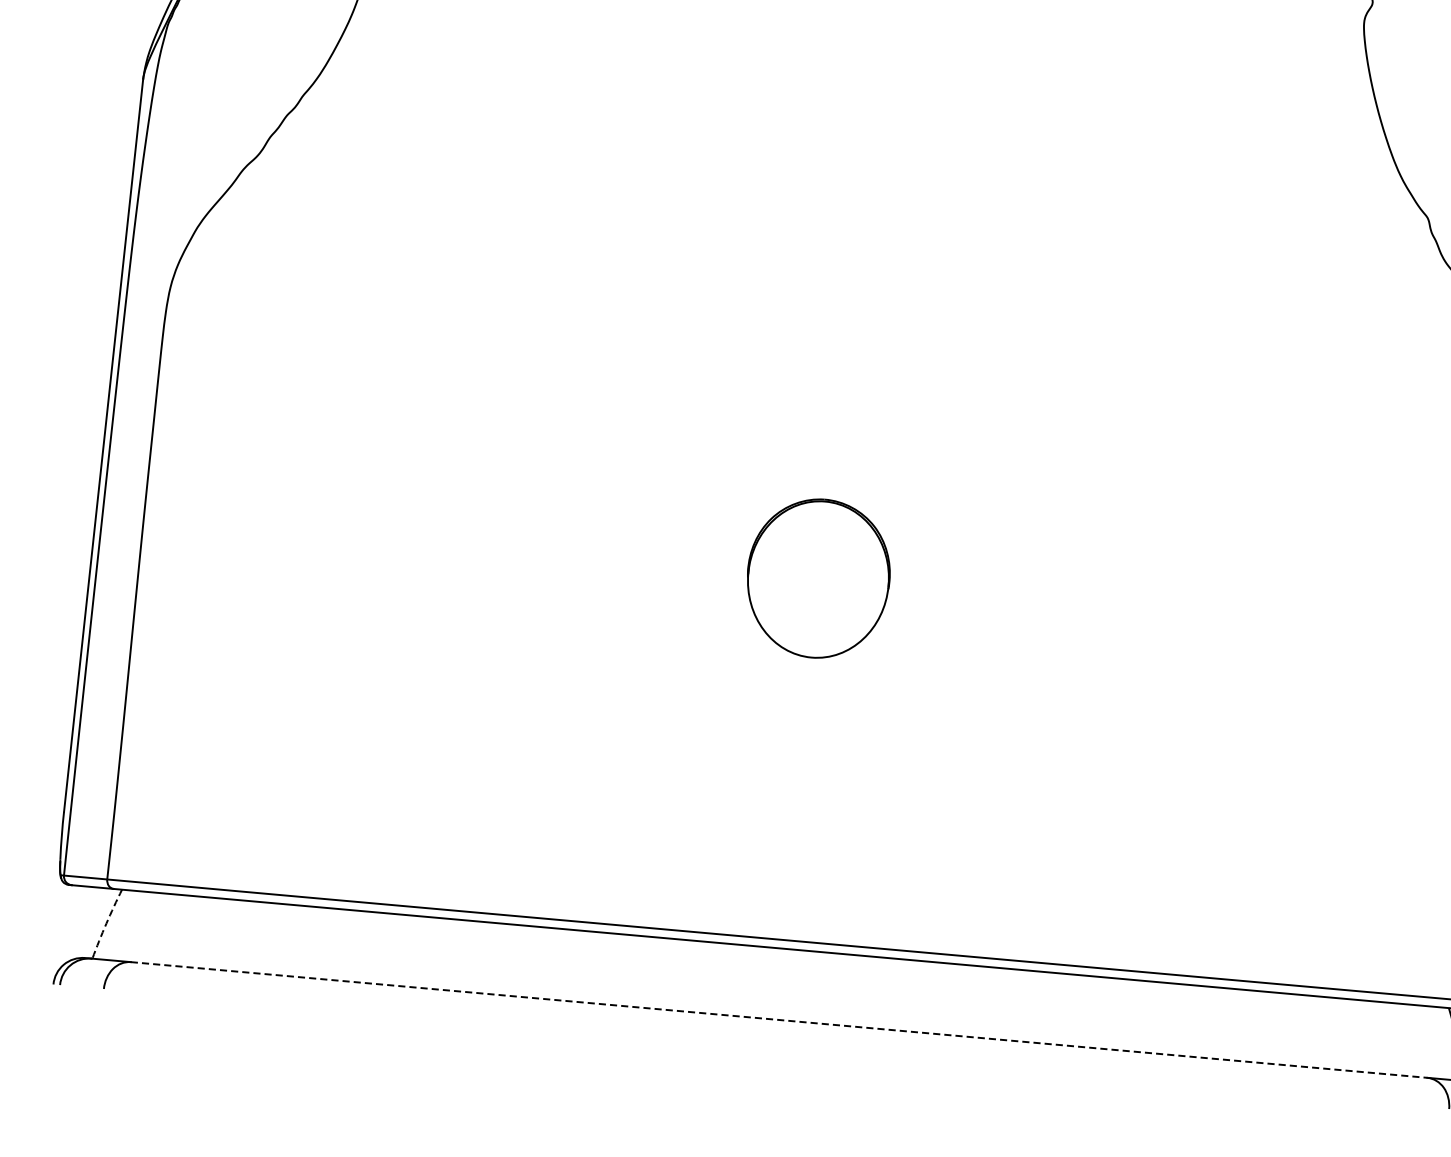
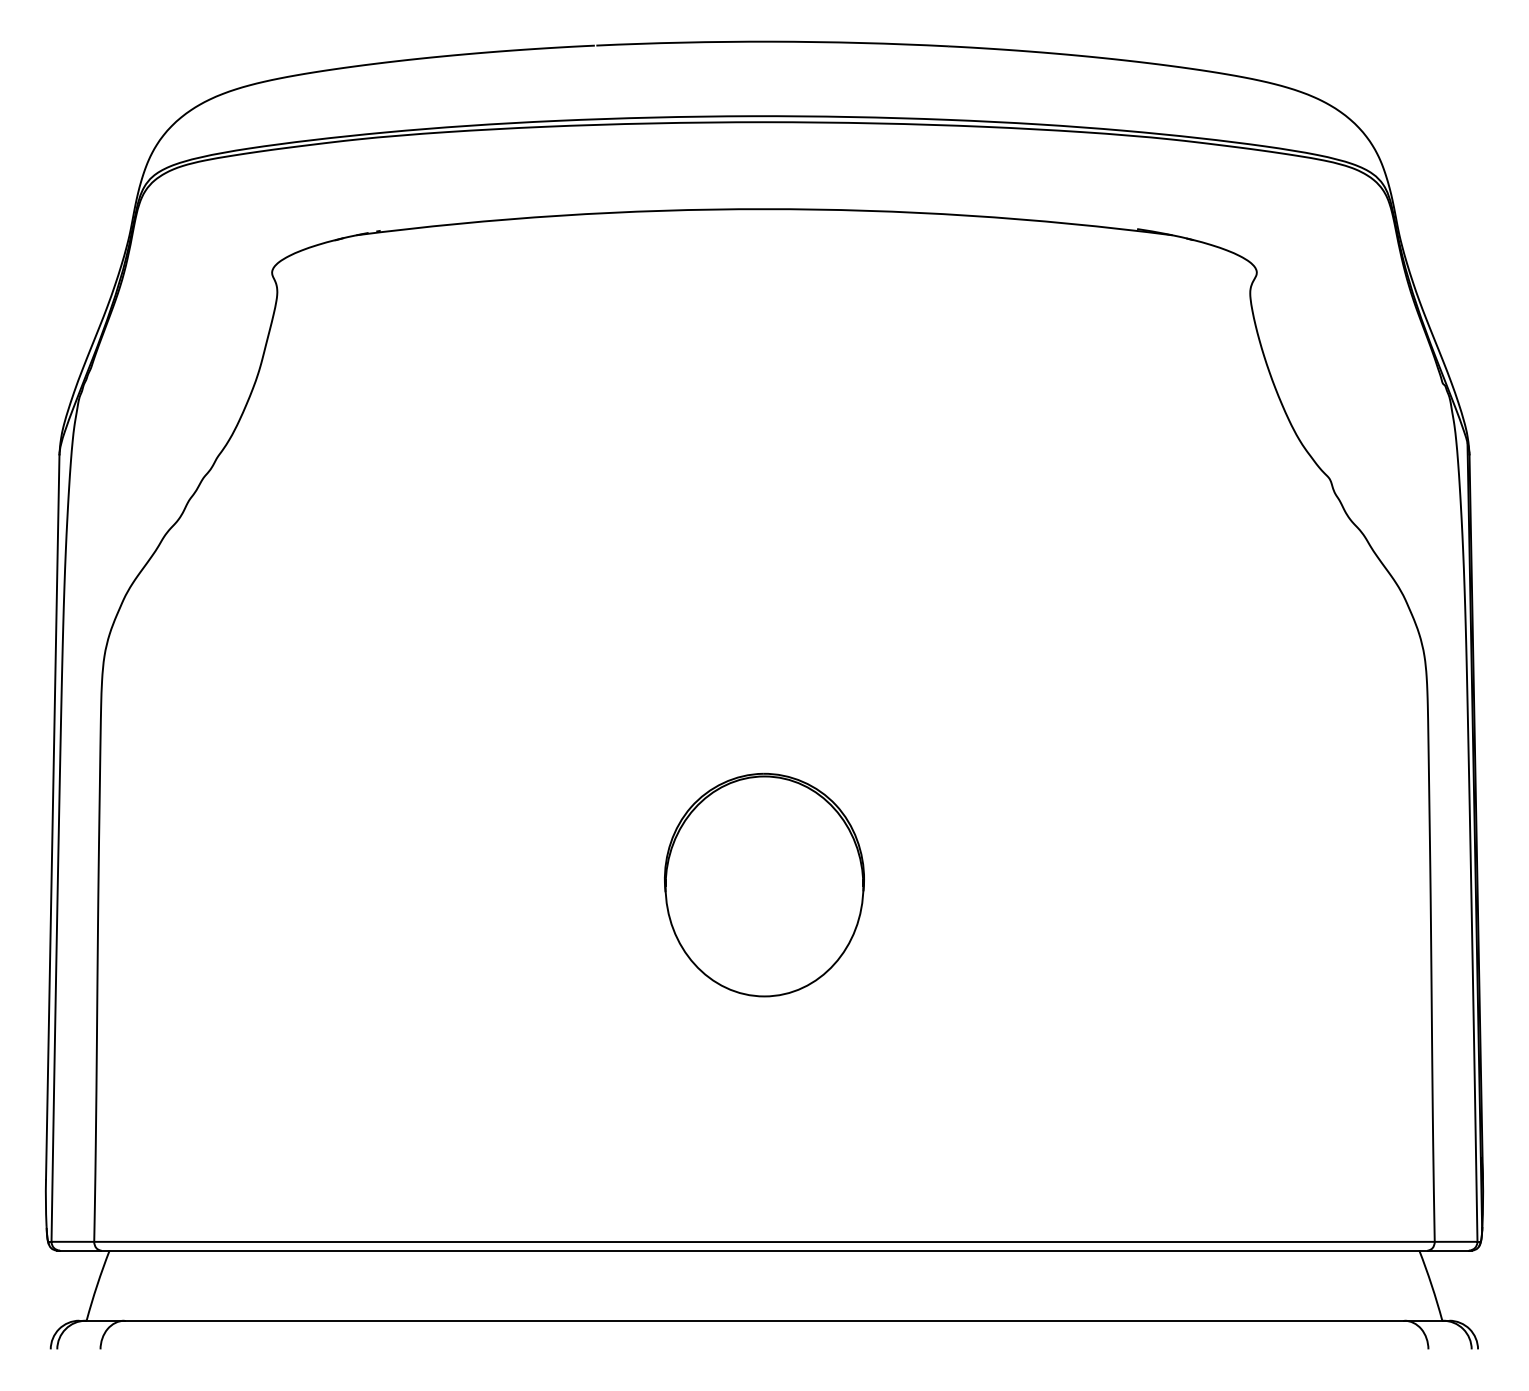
part: (818, 578) -> (764, 884), size x1.43
arc: (106, 923) -> (97, 1285), dashed -> solid
line: (779, 1019) -> (764, 1320), dashed -> solid

